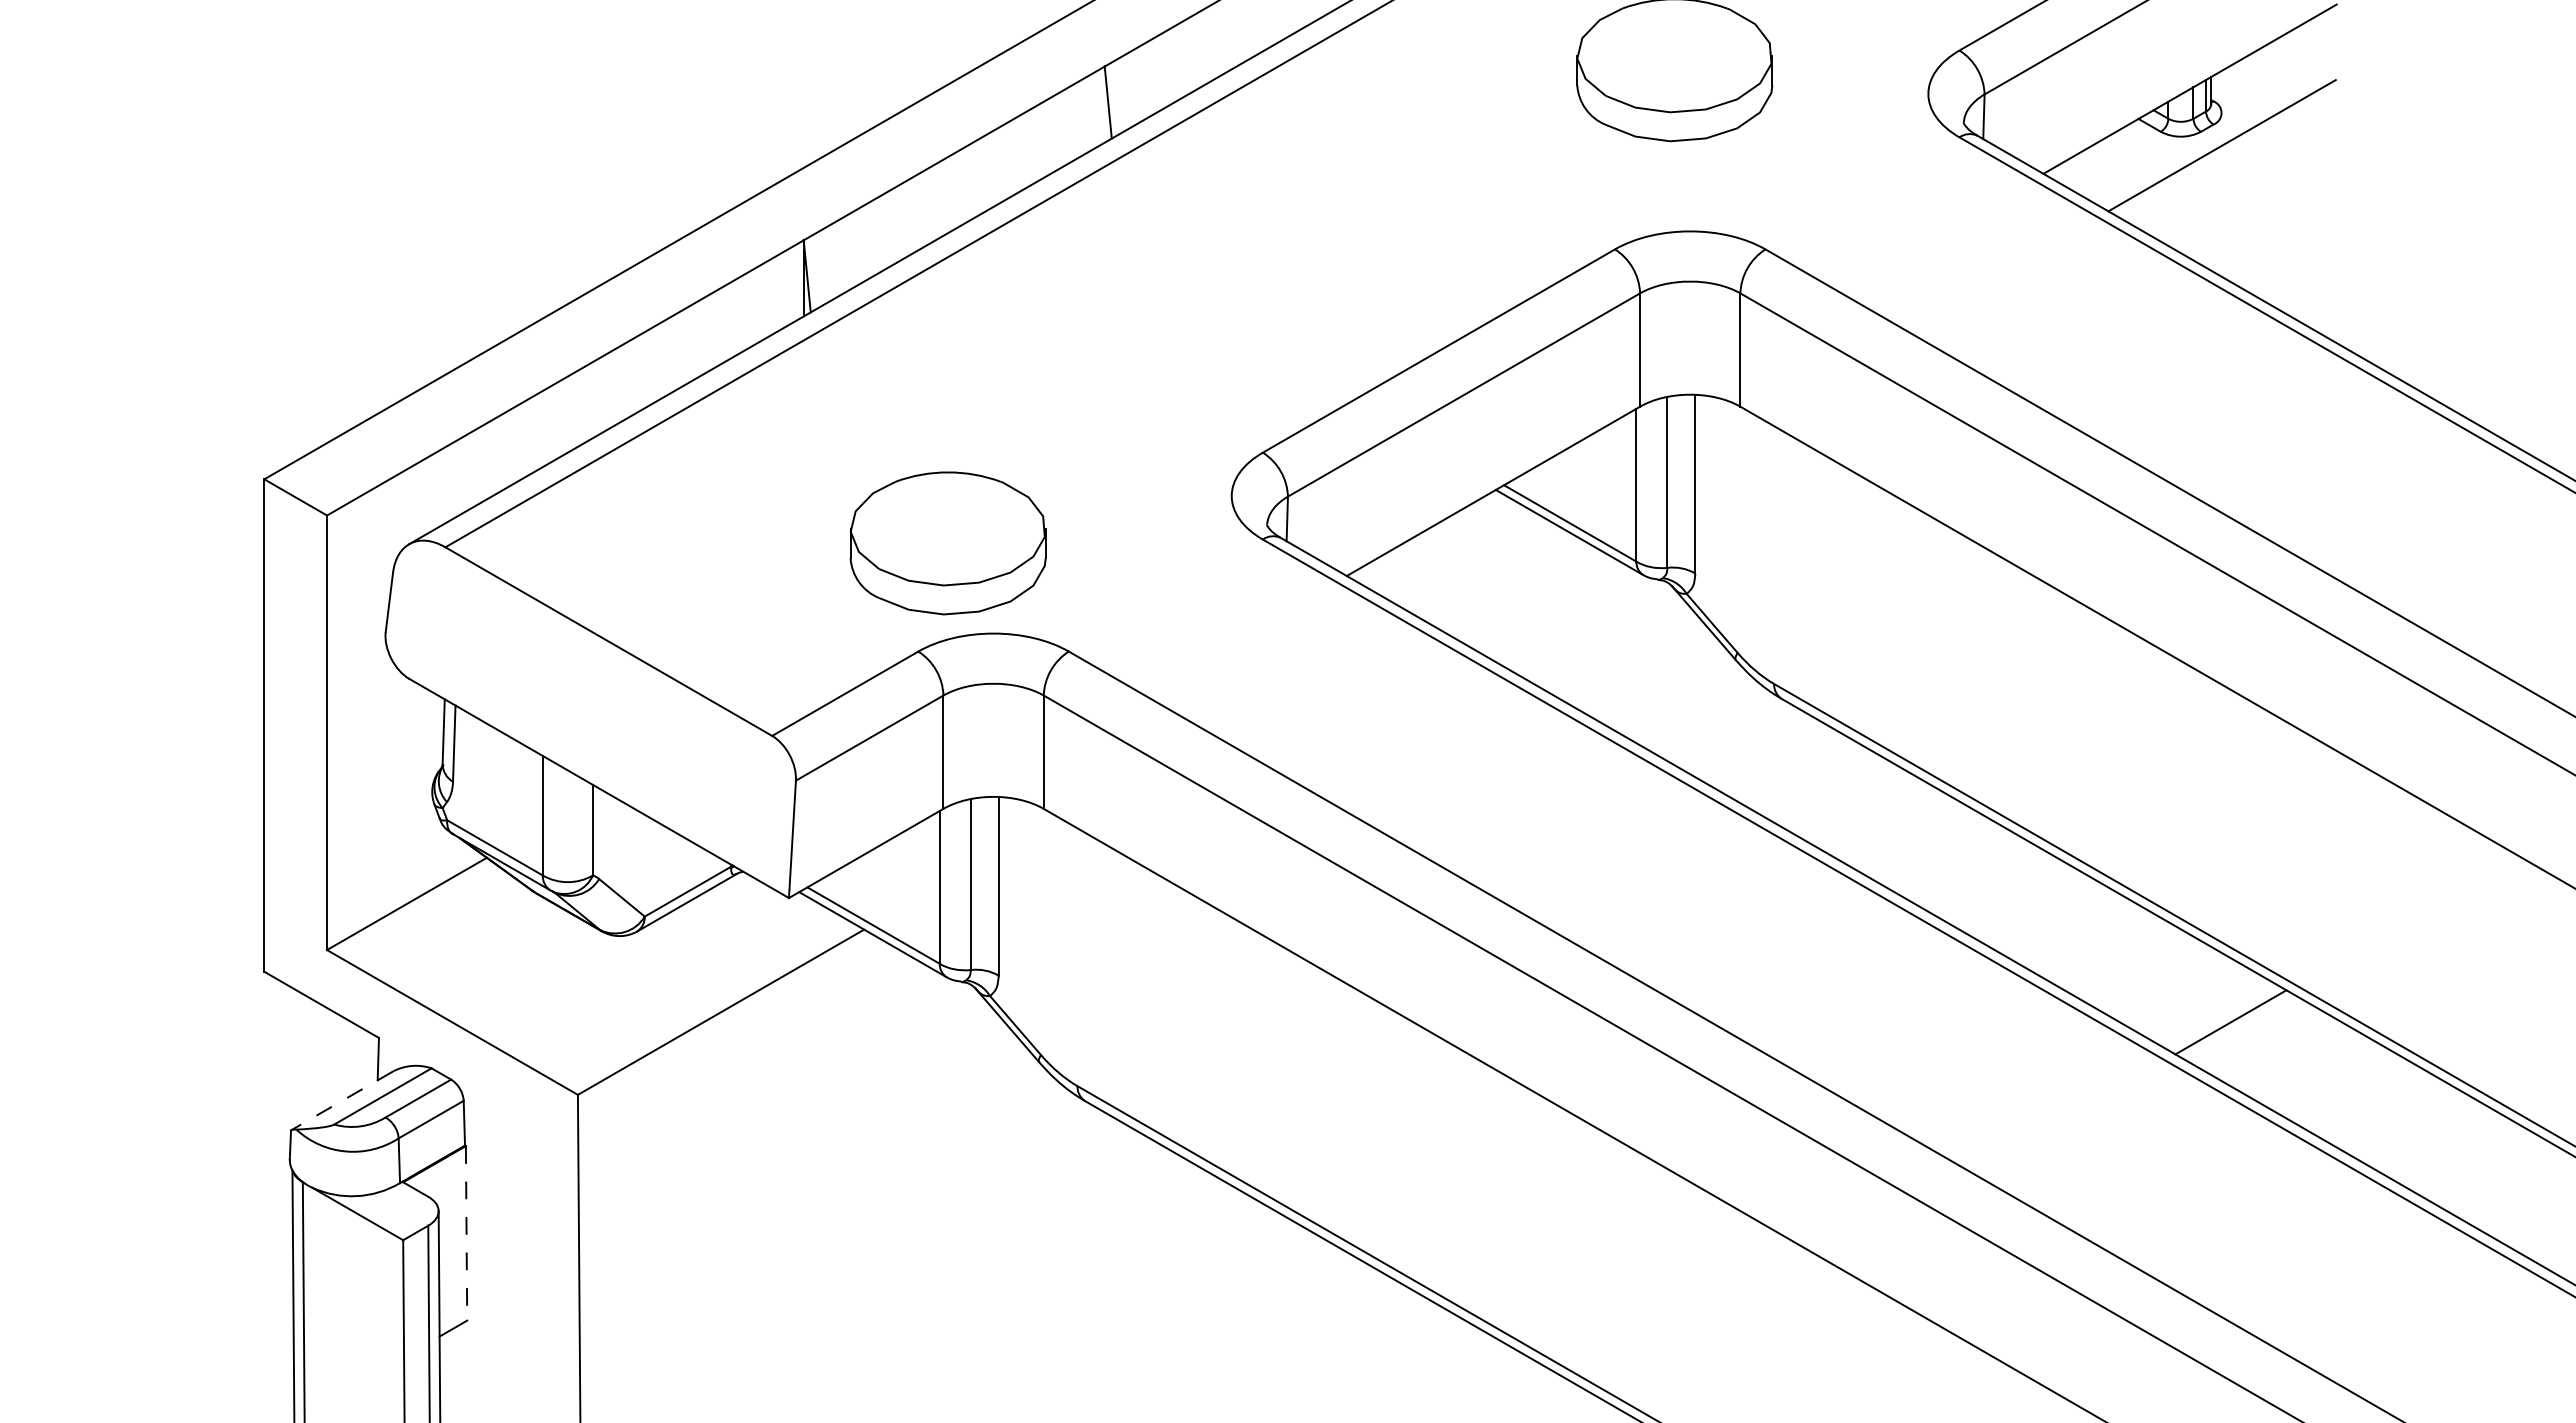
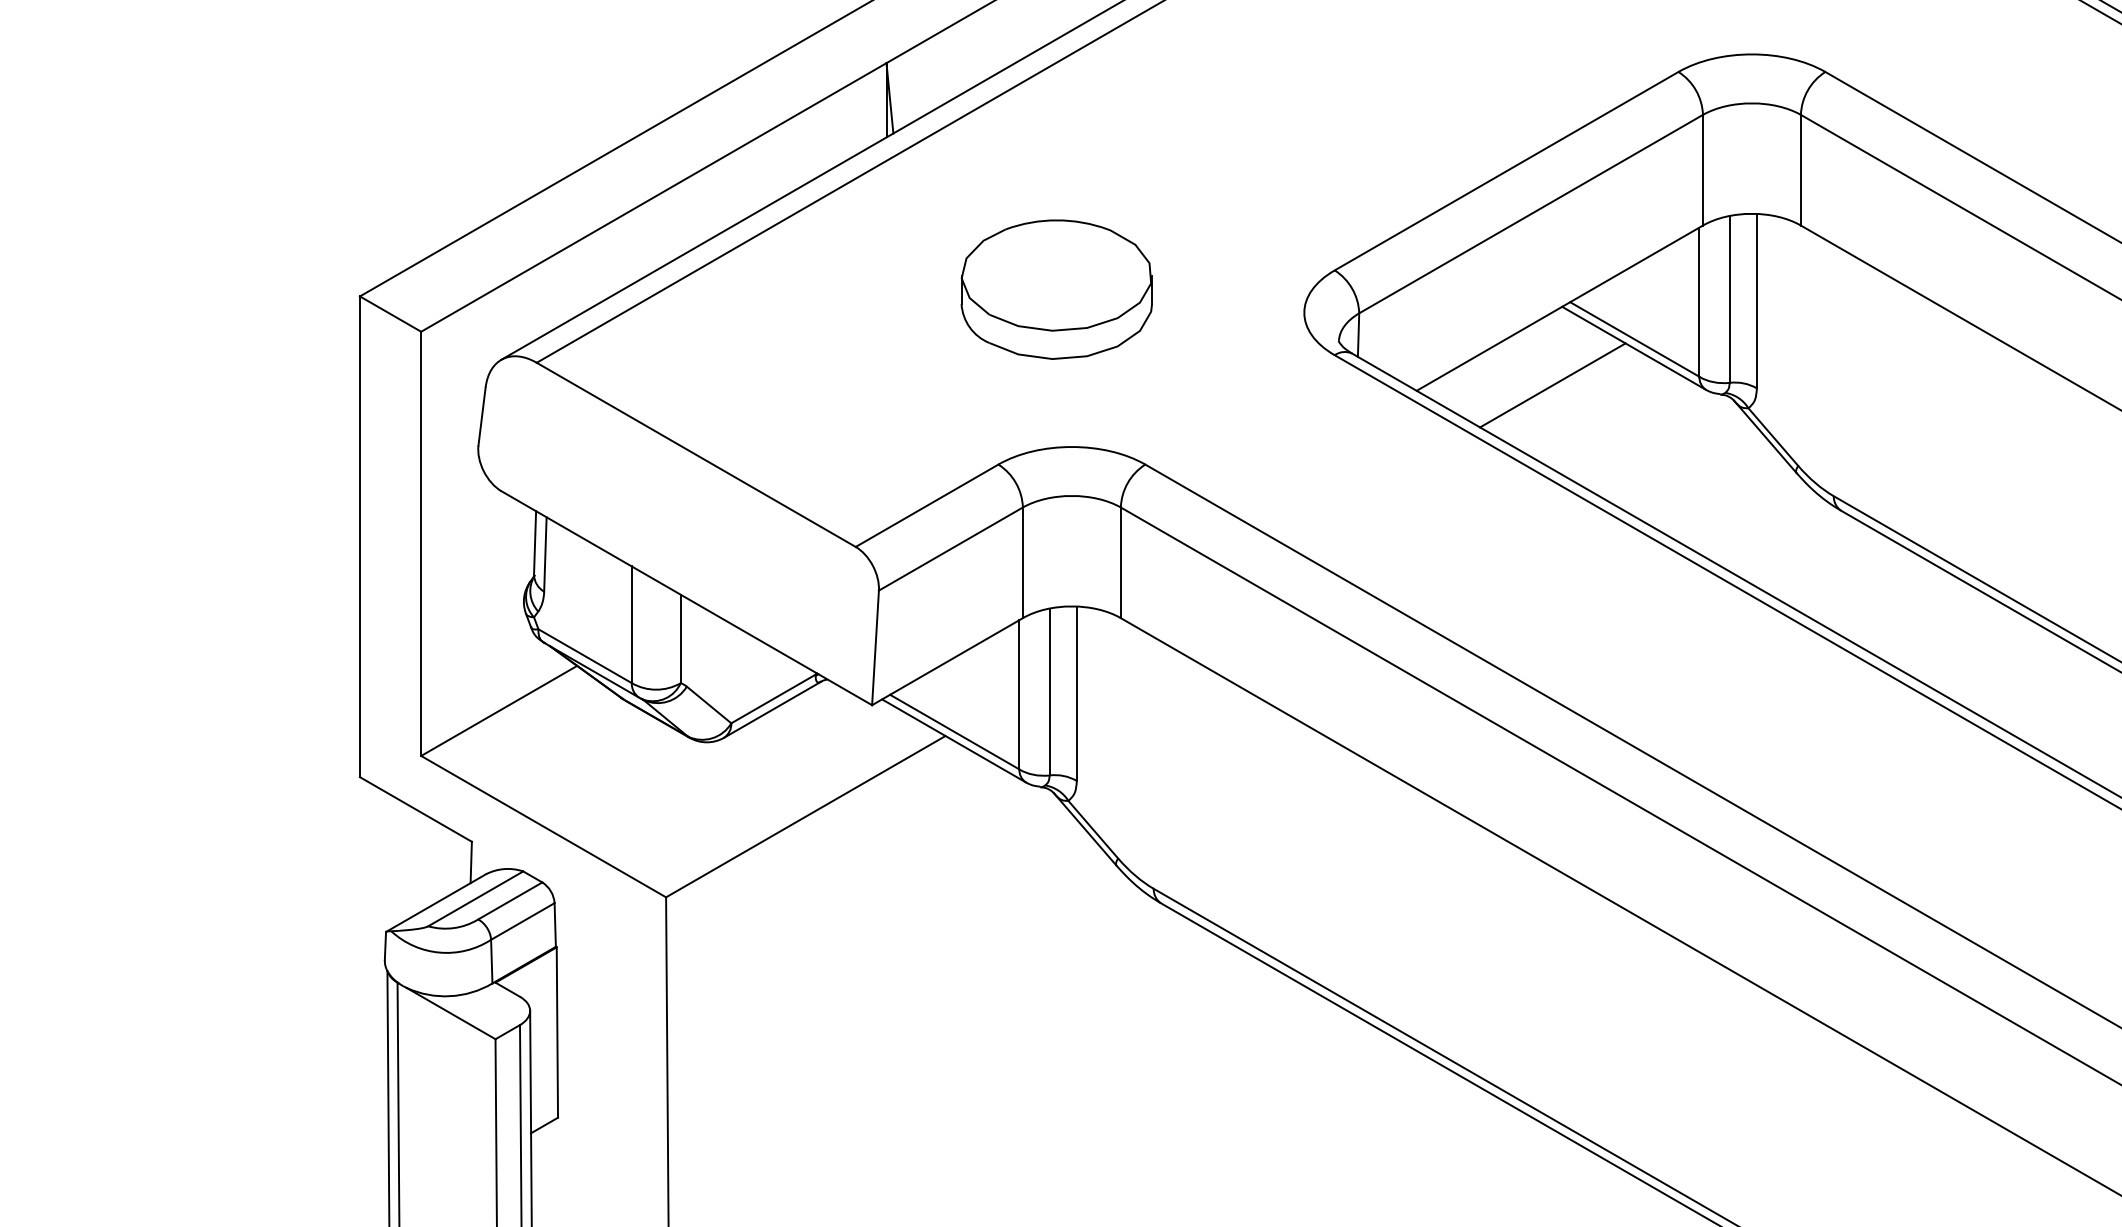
part: (947, 543) -> (1056, 289), moved
line: (1485, 570) -> (1552, 385), added
line: (342, 1100) -> (436, 902), dashed -> solid
line: (466, 1233) -> (557, 1032), dashed -> solid

